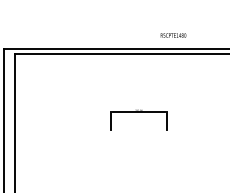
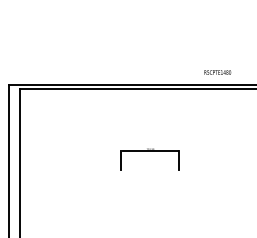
text: (173, 35) -> (217, 72), moved

